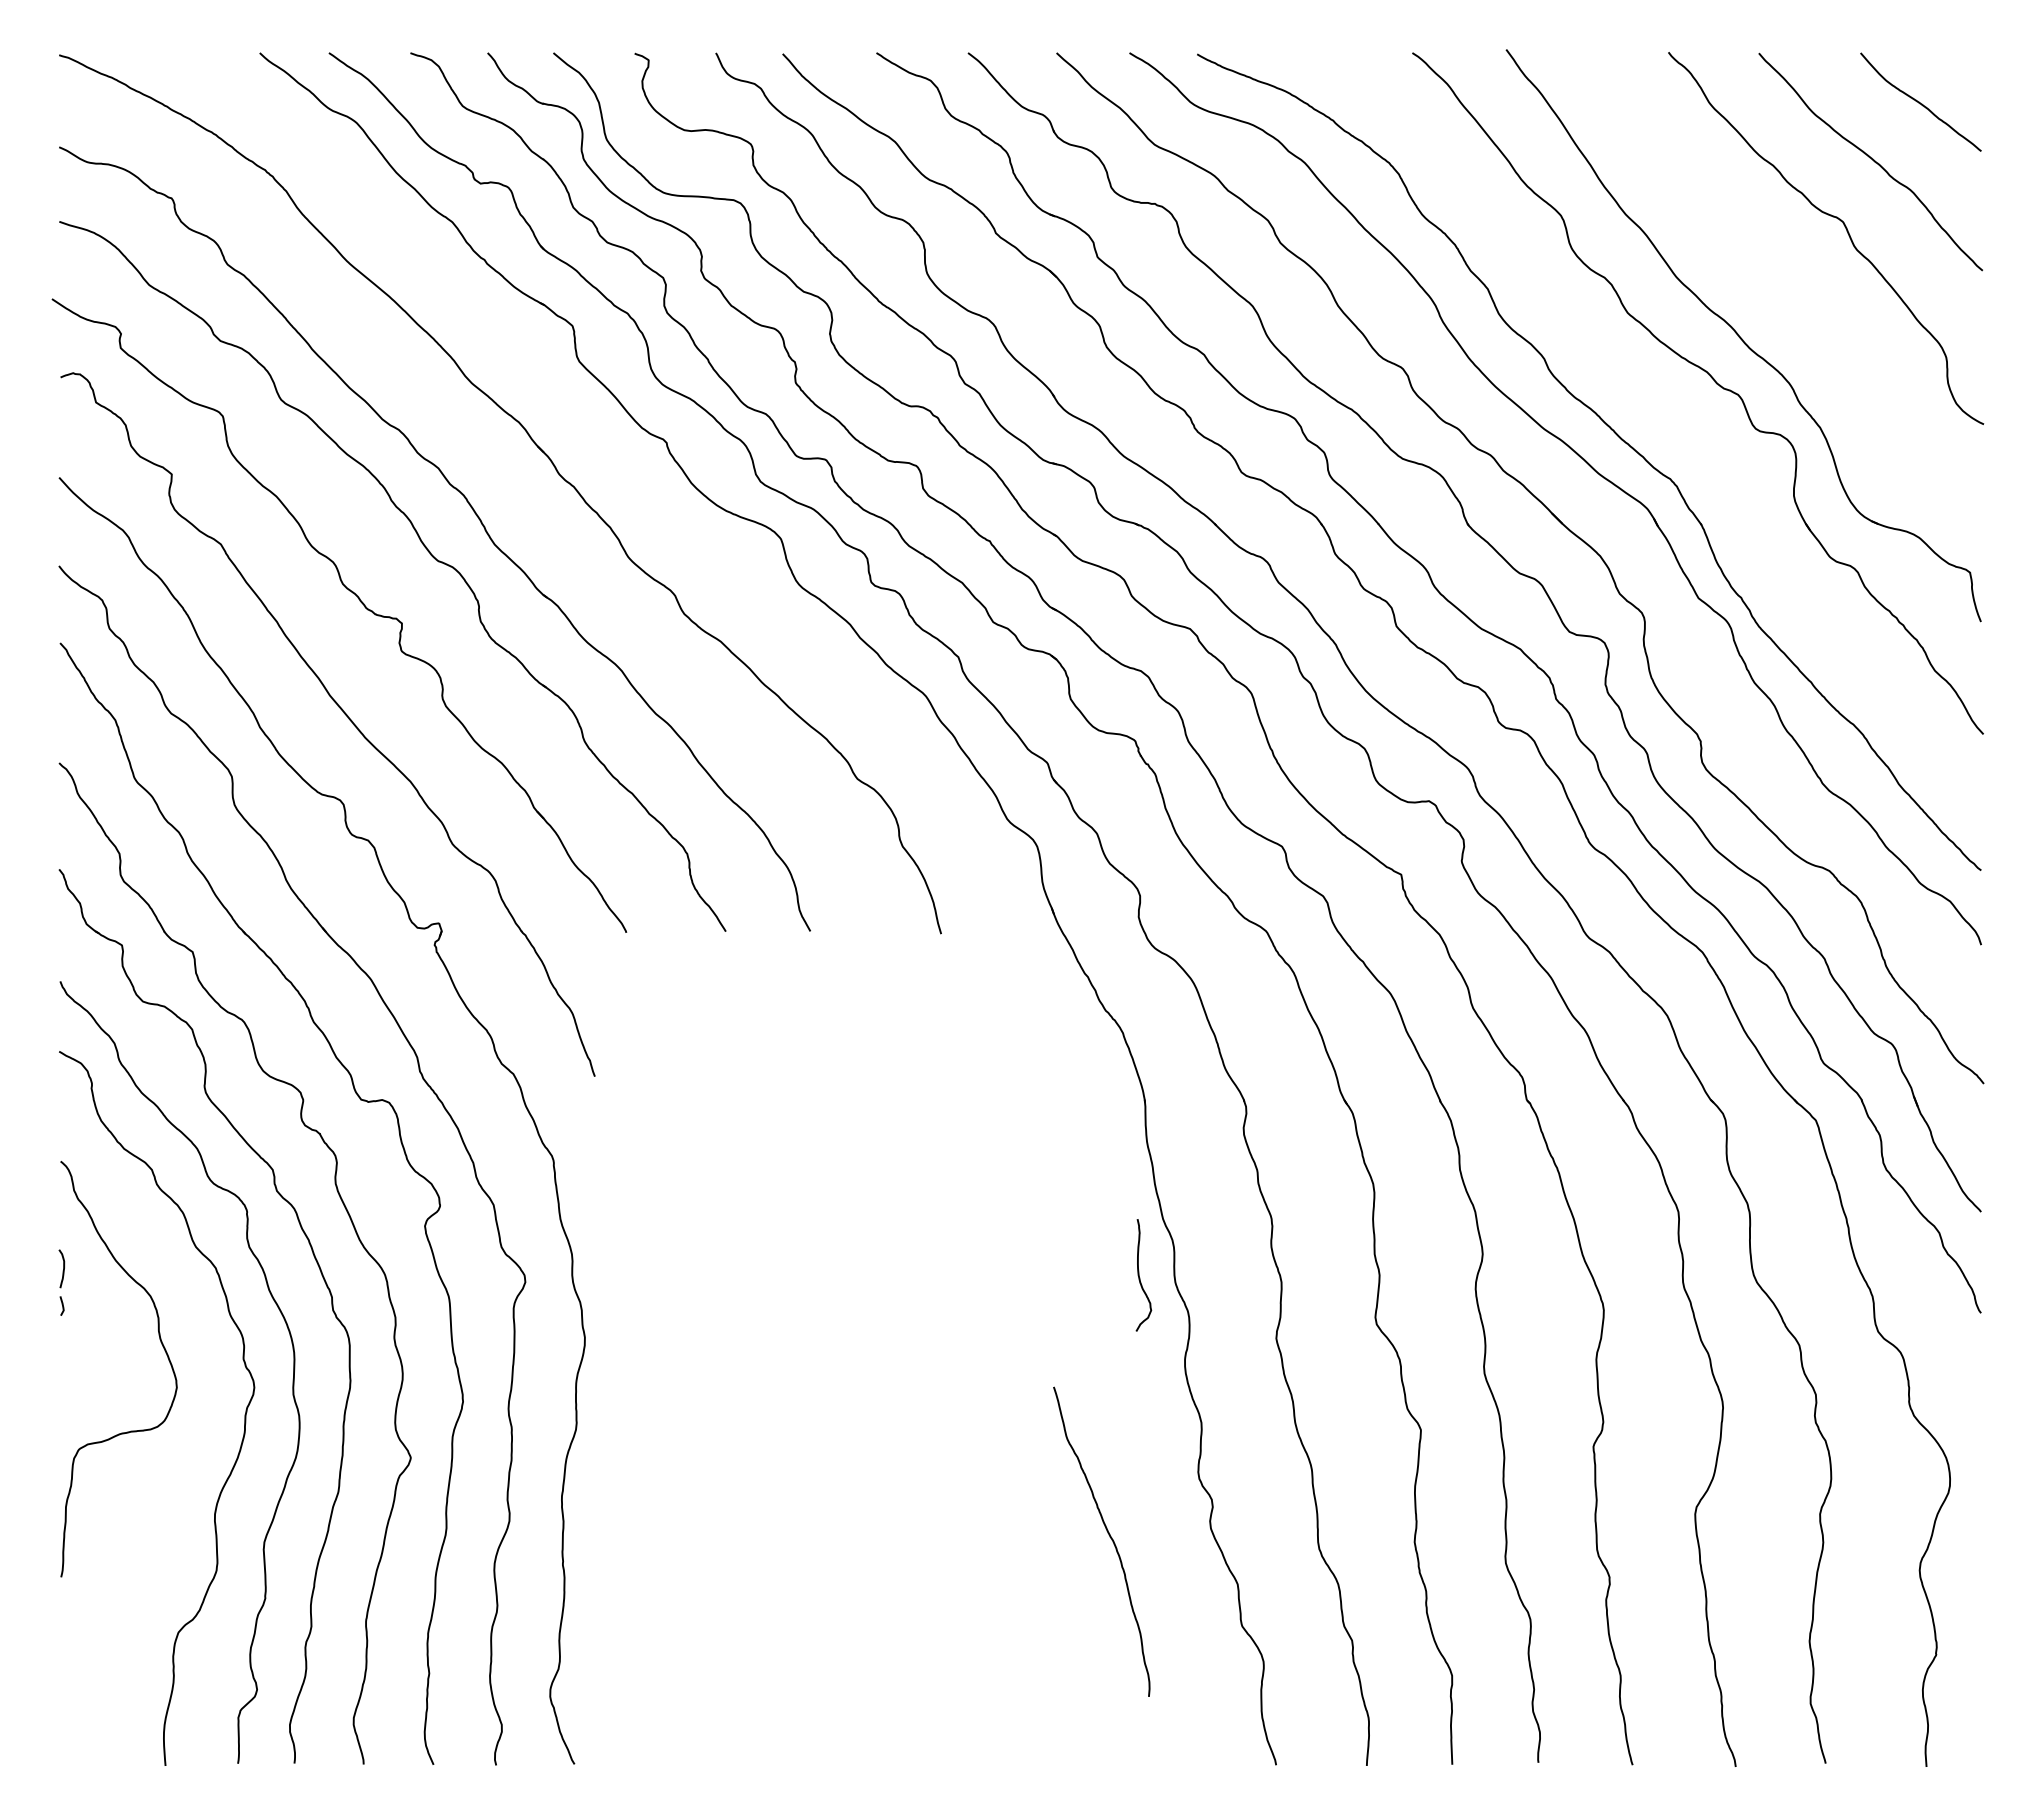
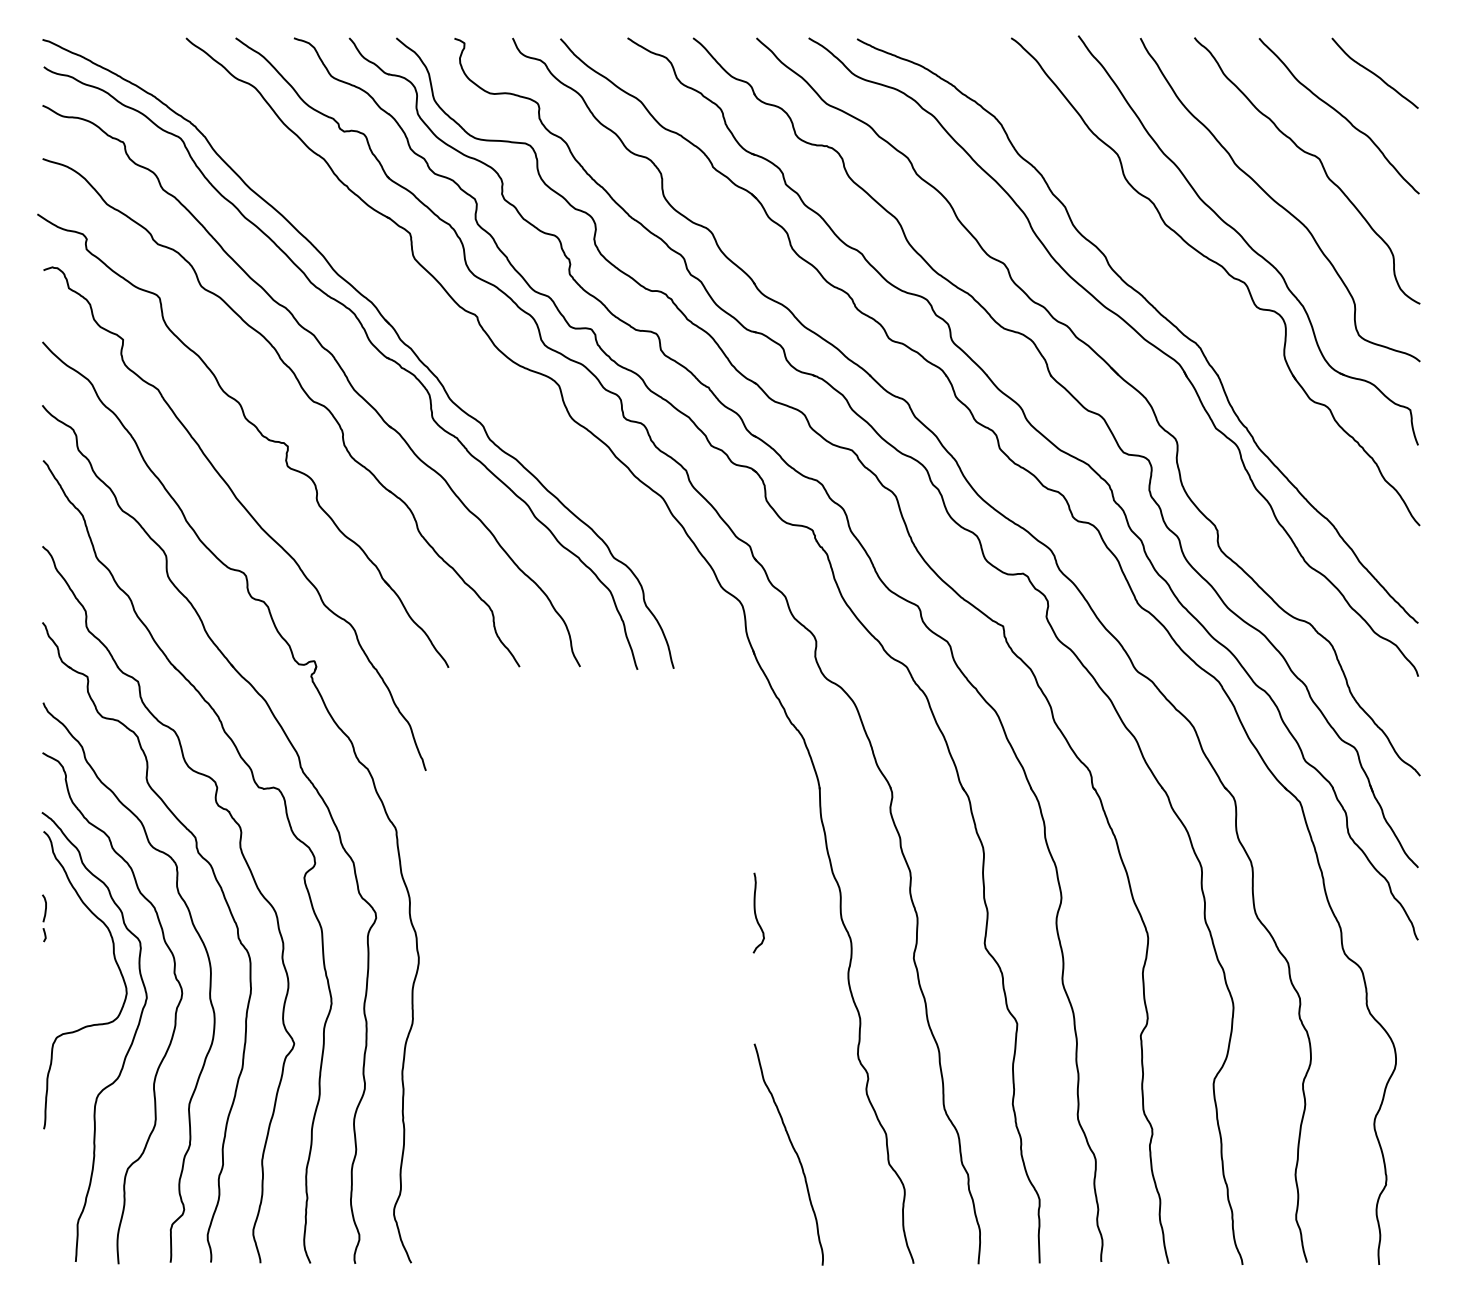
curve: (1784, 282) -> (1277, 202), added
part: (517, 479) -> (370, 343), added
curve: (1140, 1277) -> (756, 914), moved
curve: (177, 1468) -> (127, 1051), added
curve: (1109, 1537) -> (794, 1151), moved

